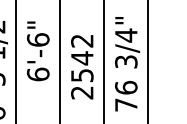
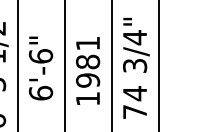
text: (38, 51) -> (41, 68), moved
text: (82, 66) -> (88, 70), 2542 -> 1981
text: (126, 87) -> (135, 93), 76 -> 74

